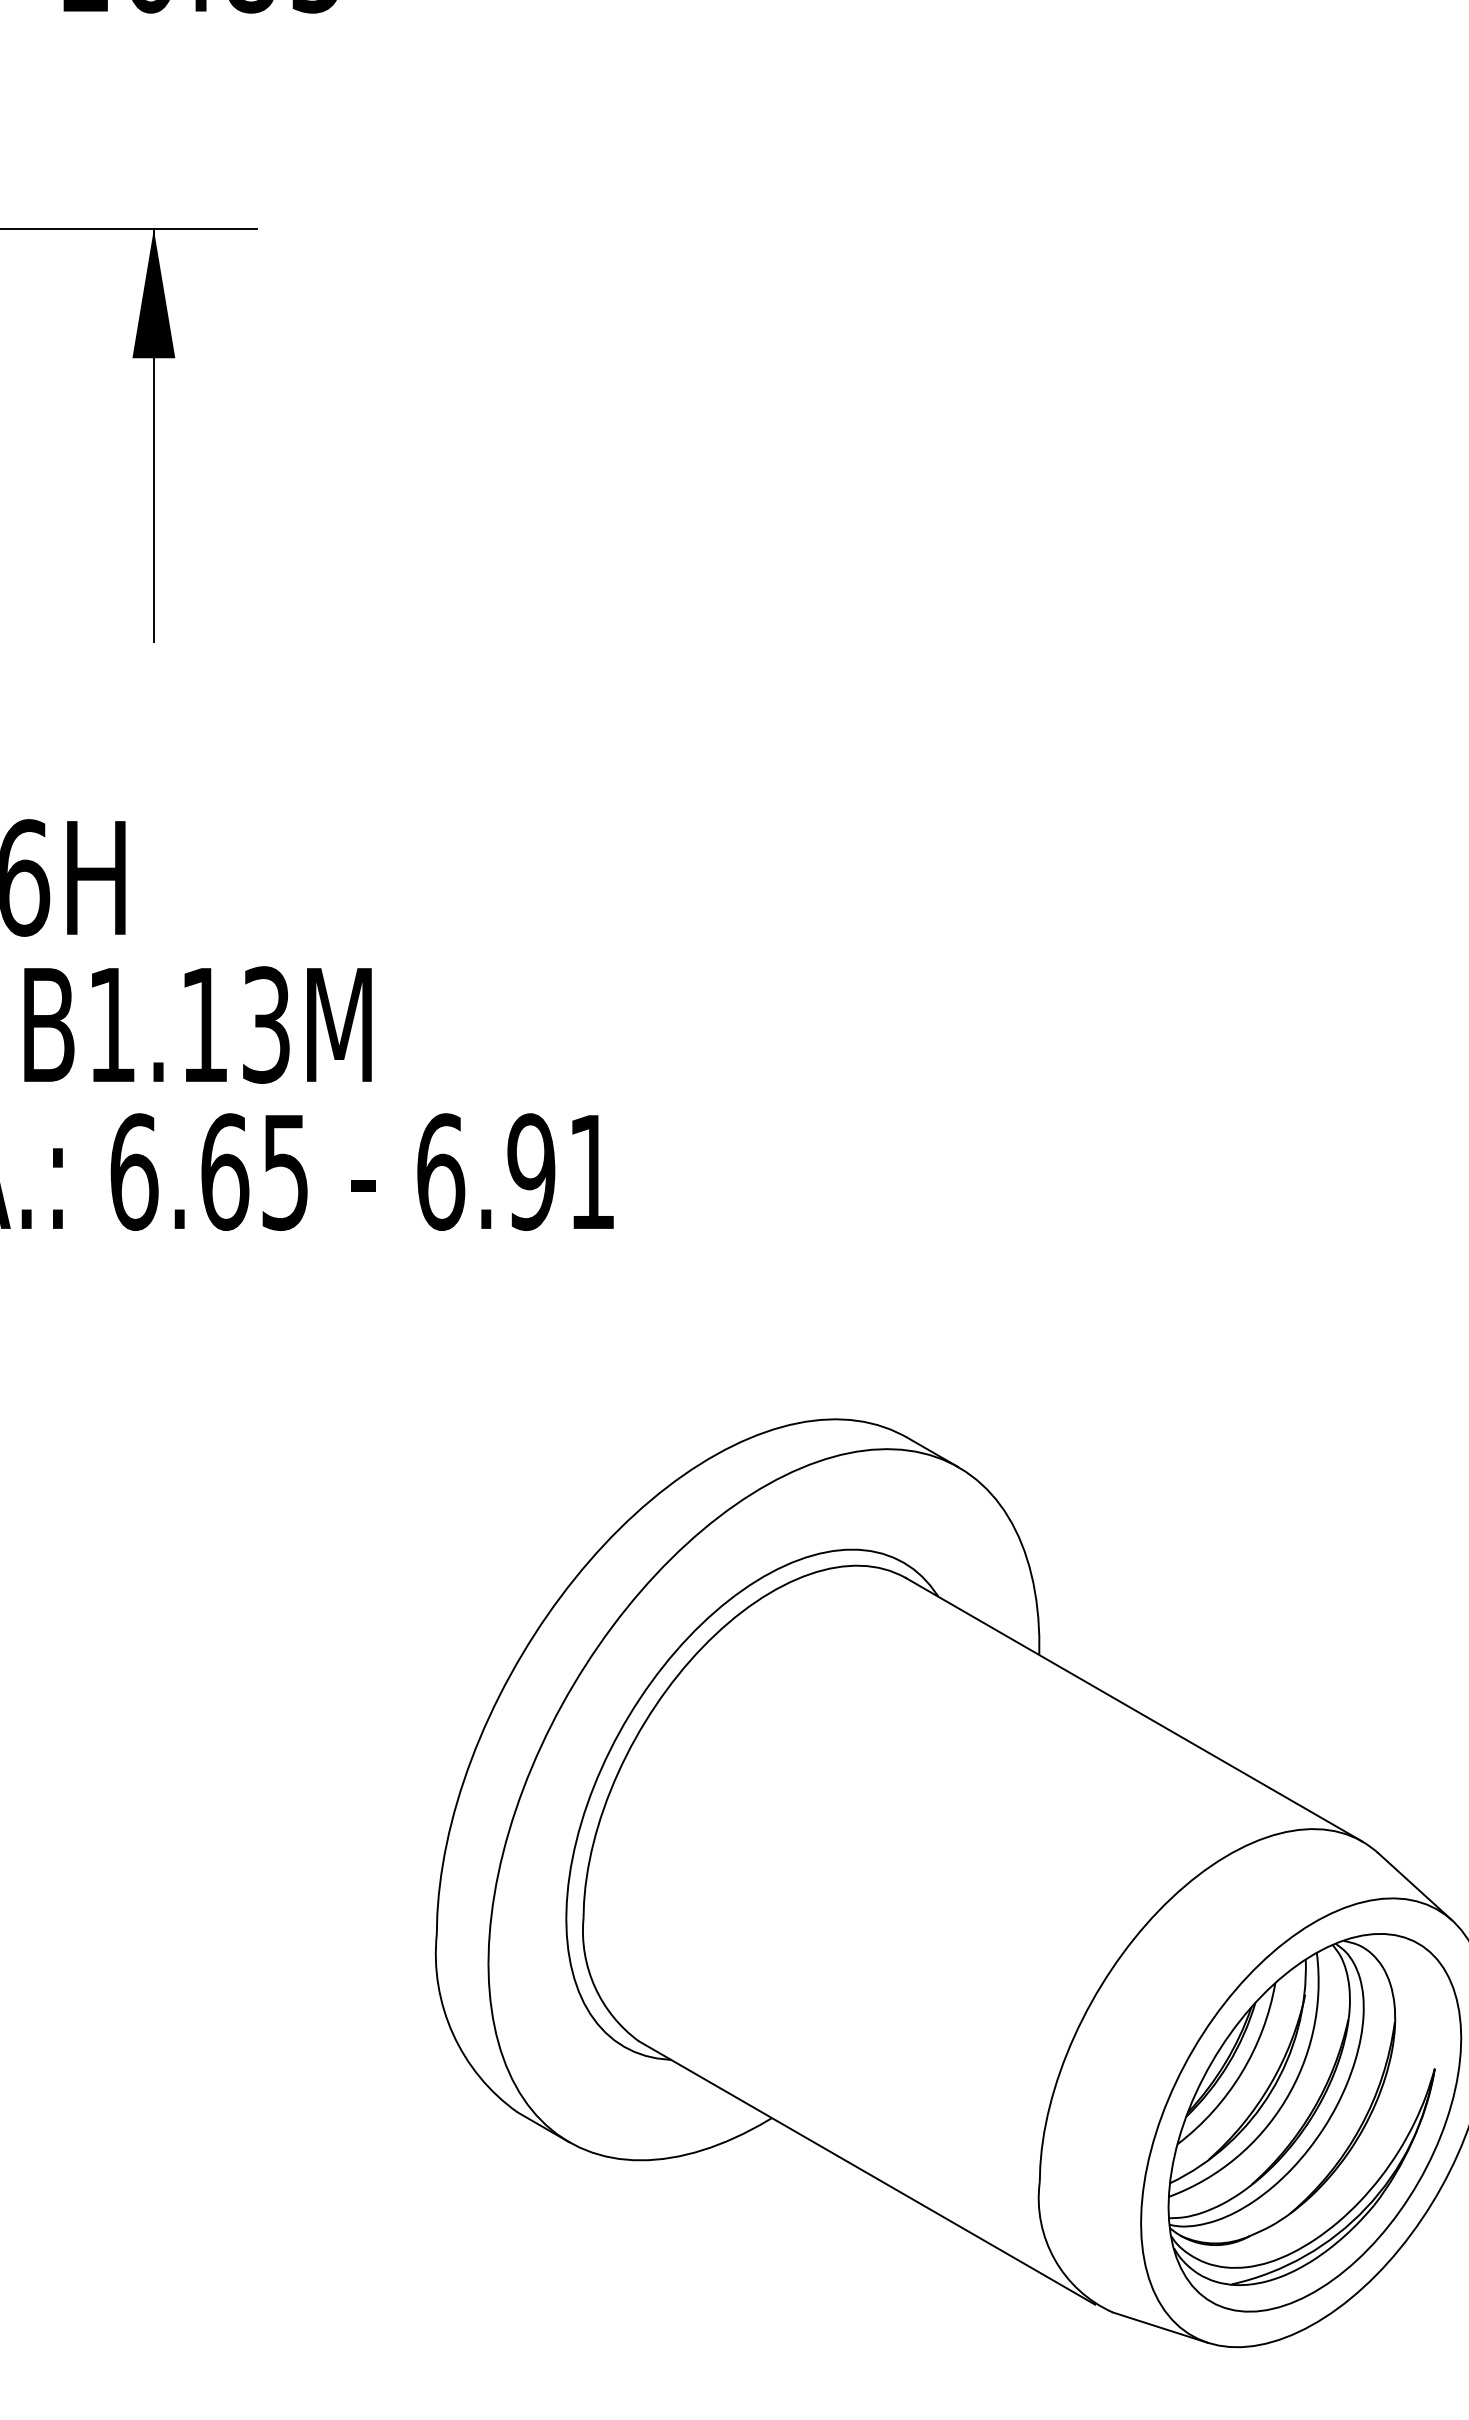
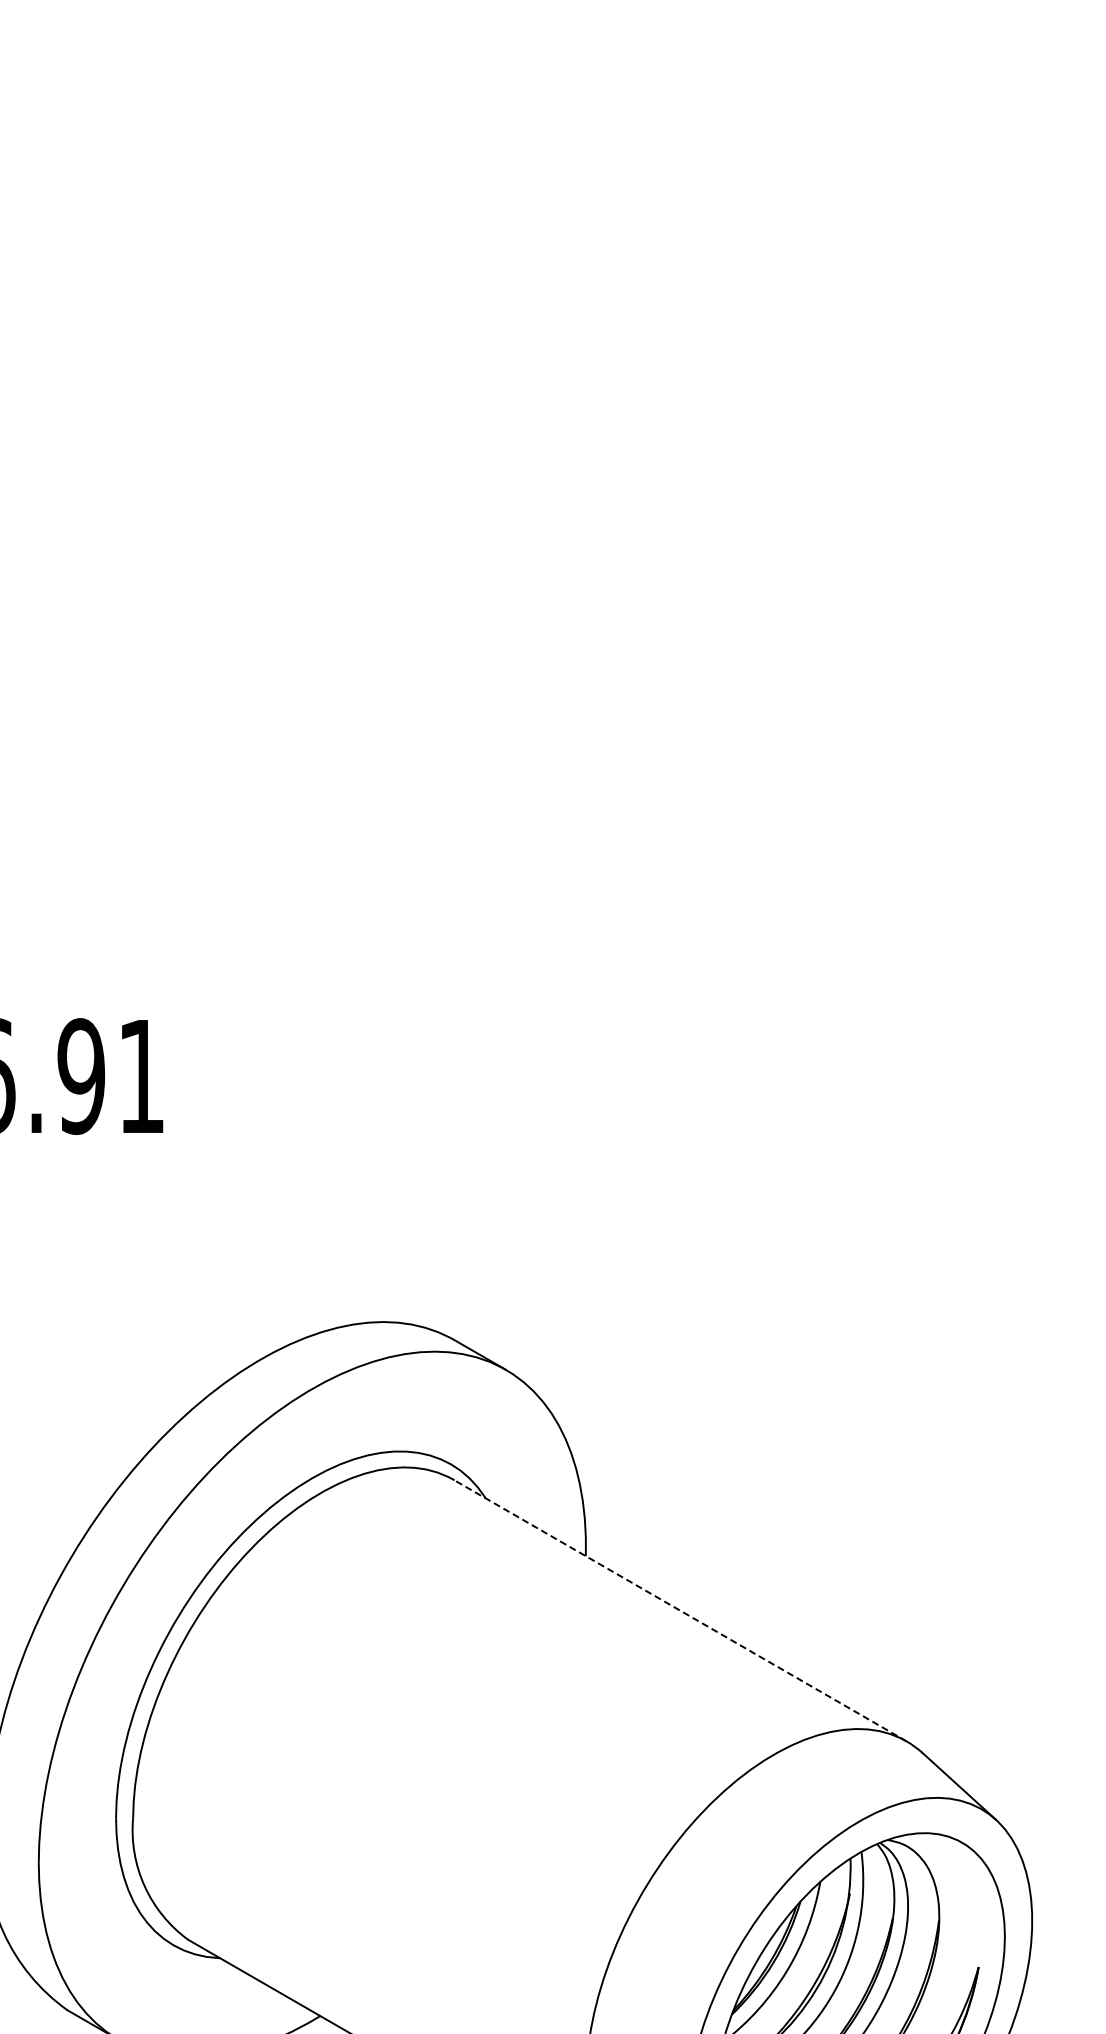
line: (1133, 1709) -> (679, 1610), solid -> dashed

